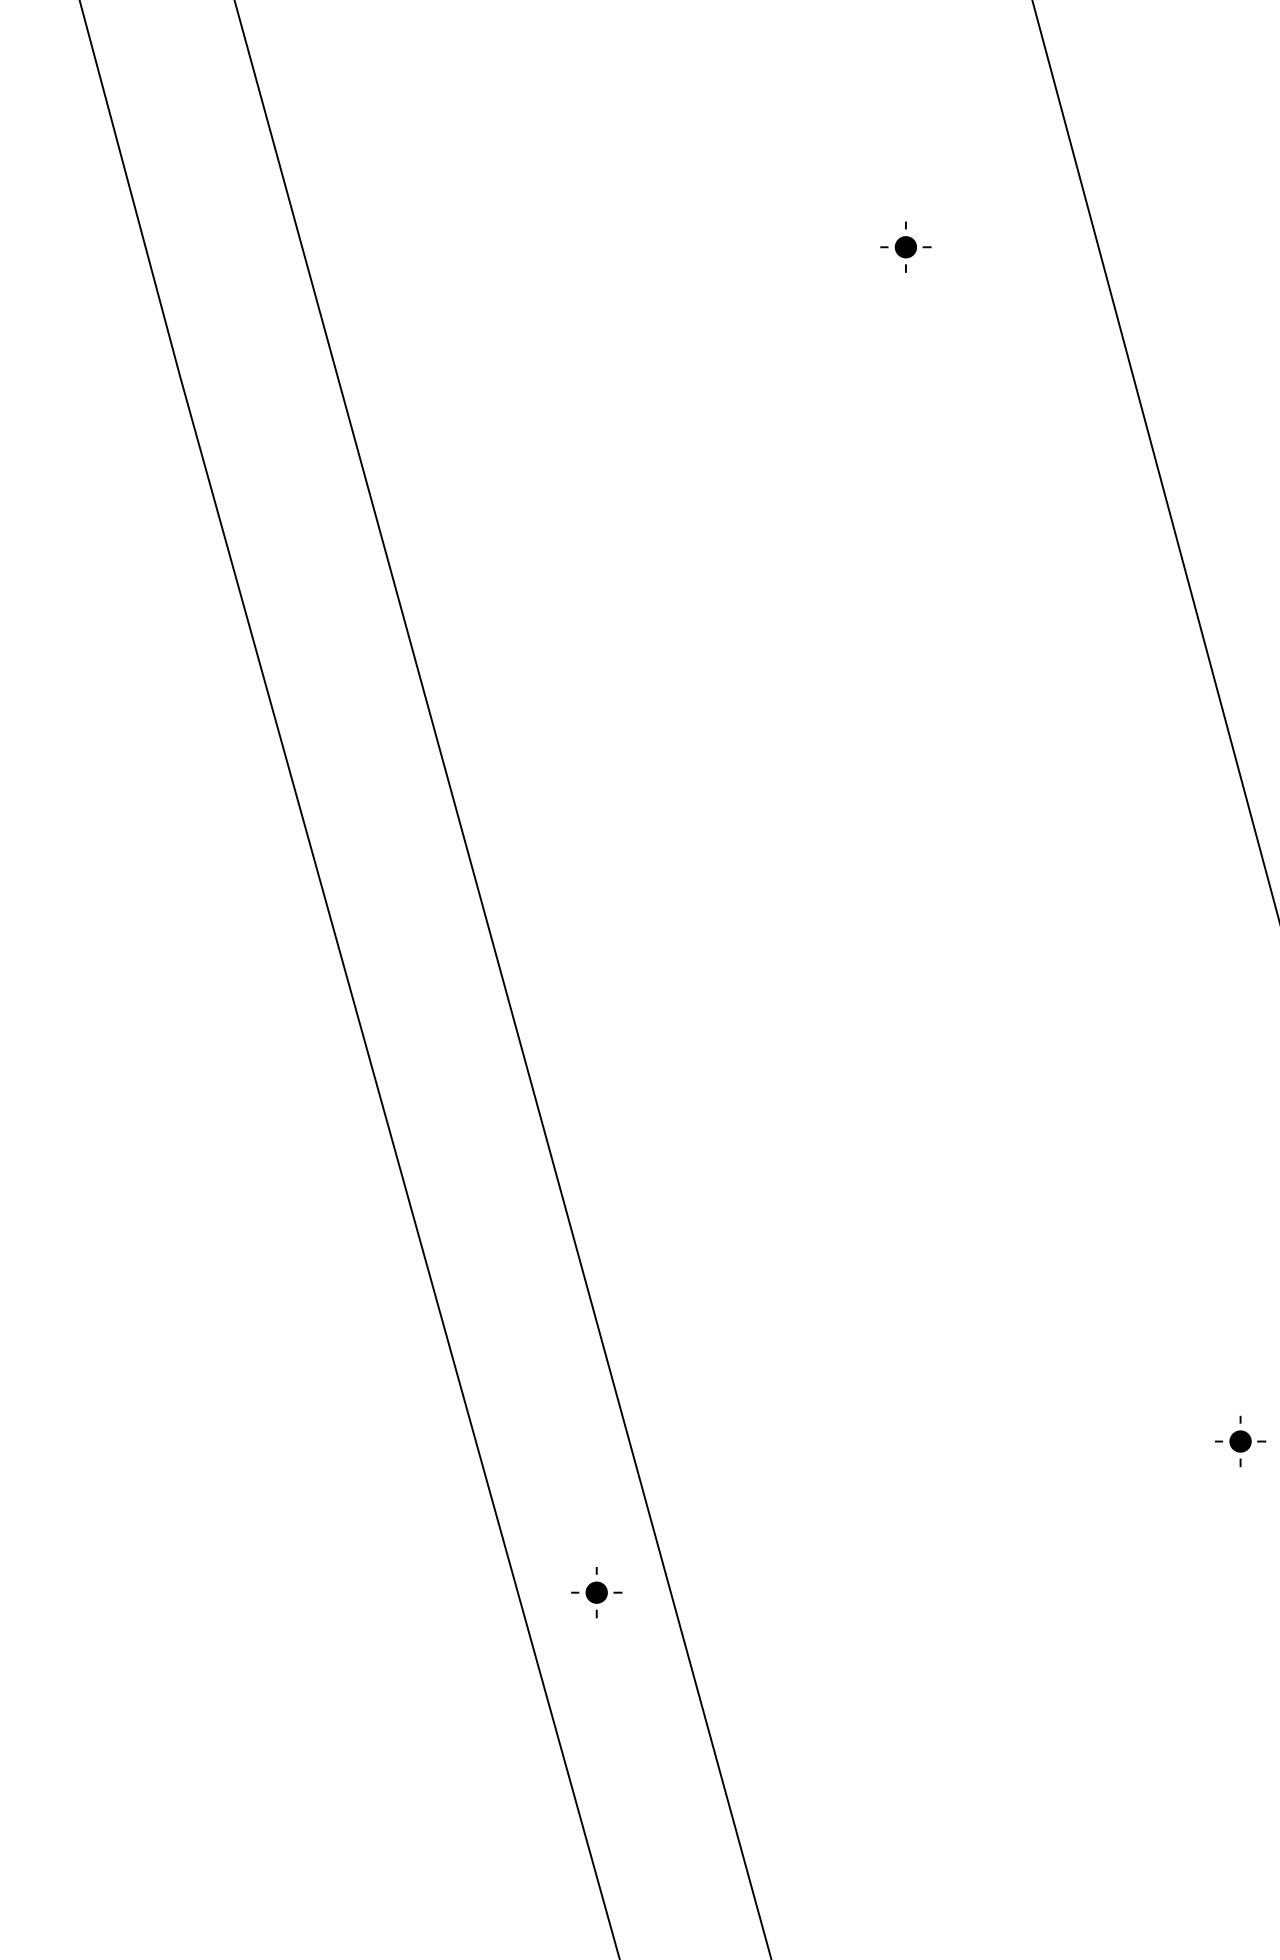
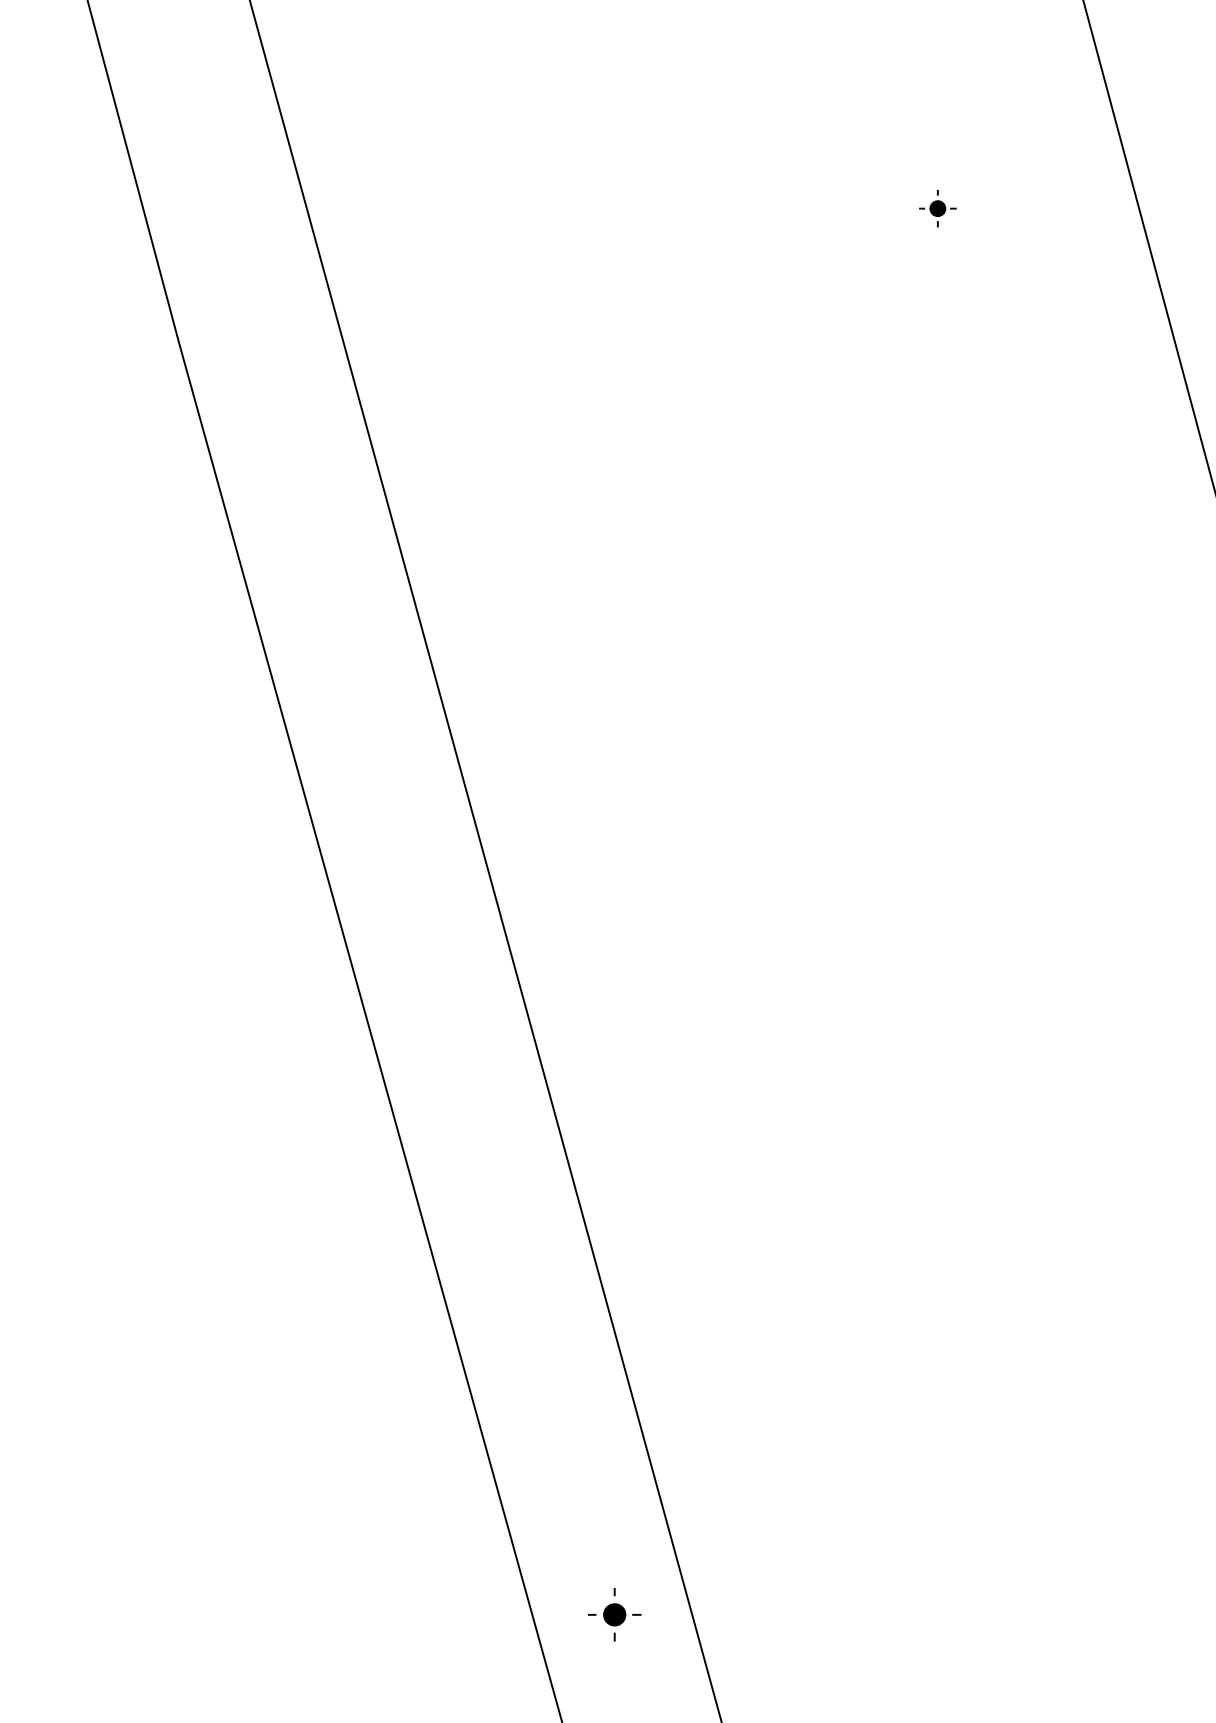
part: (905, 246) -> (937, 207), size x0.7

